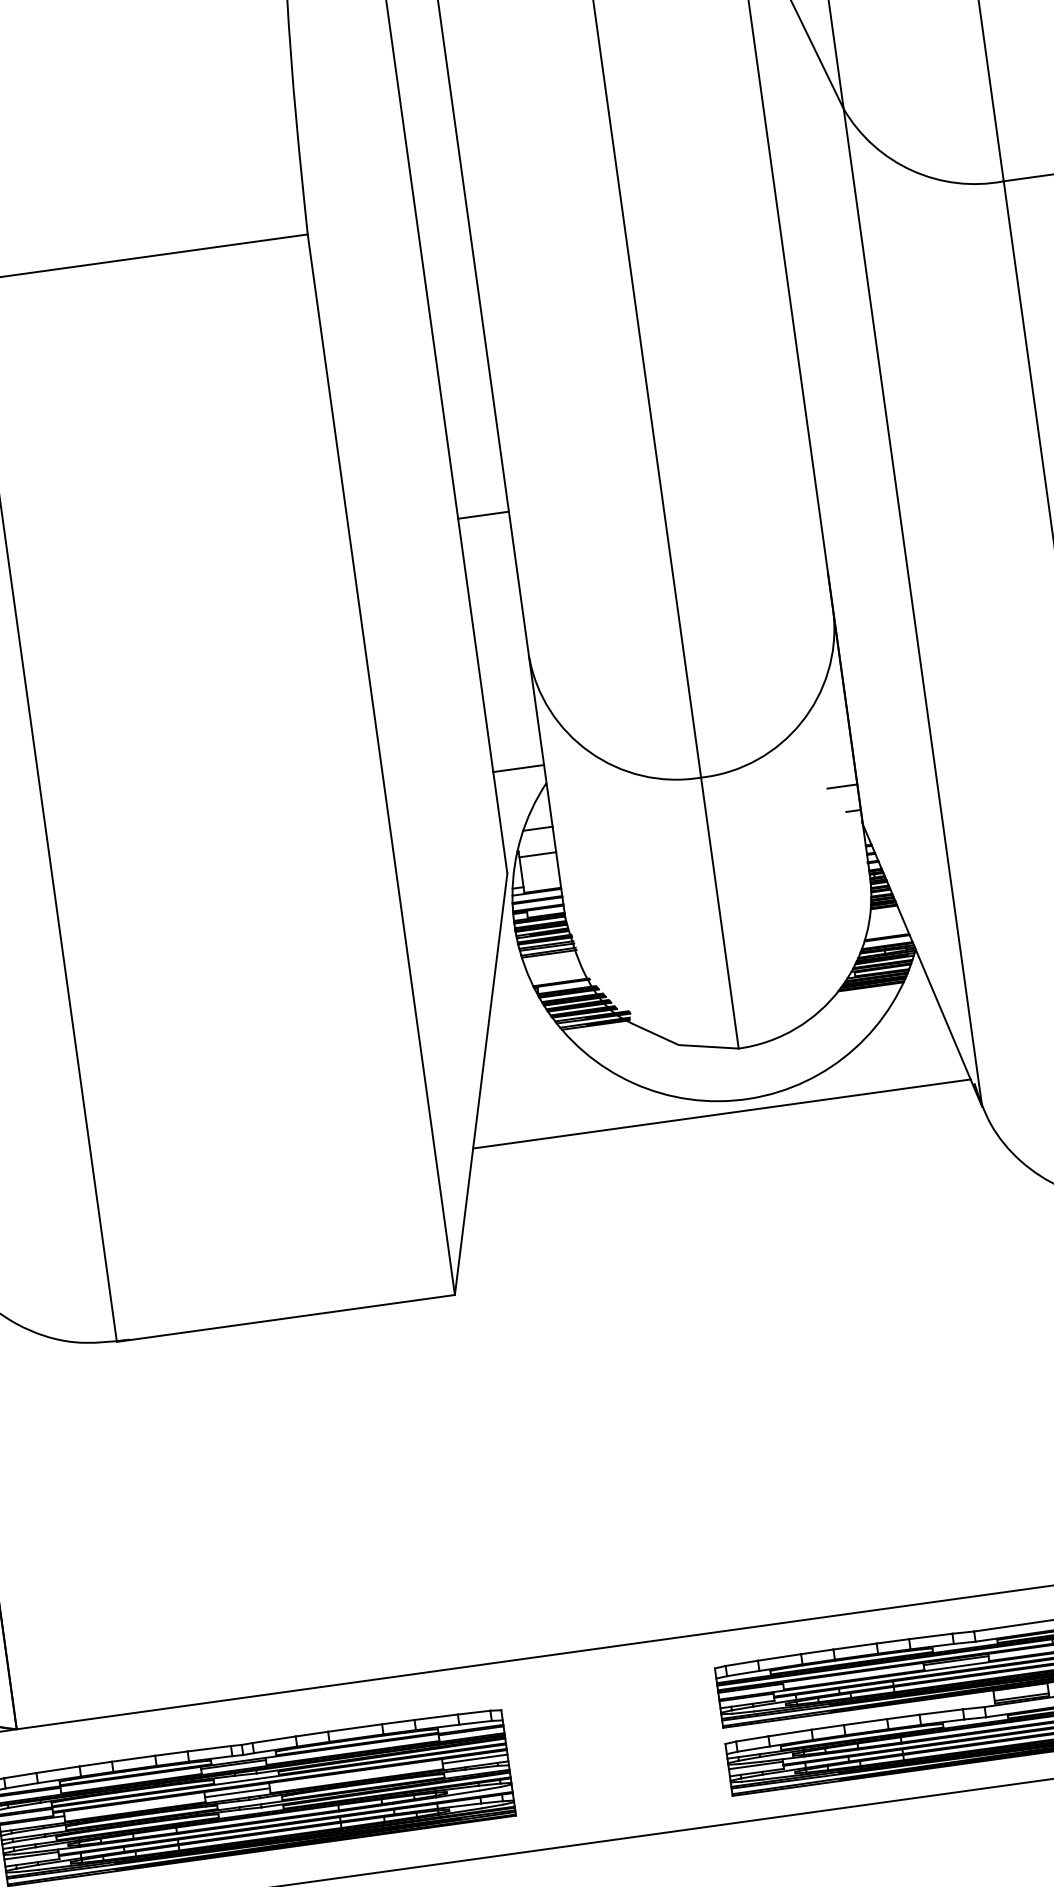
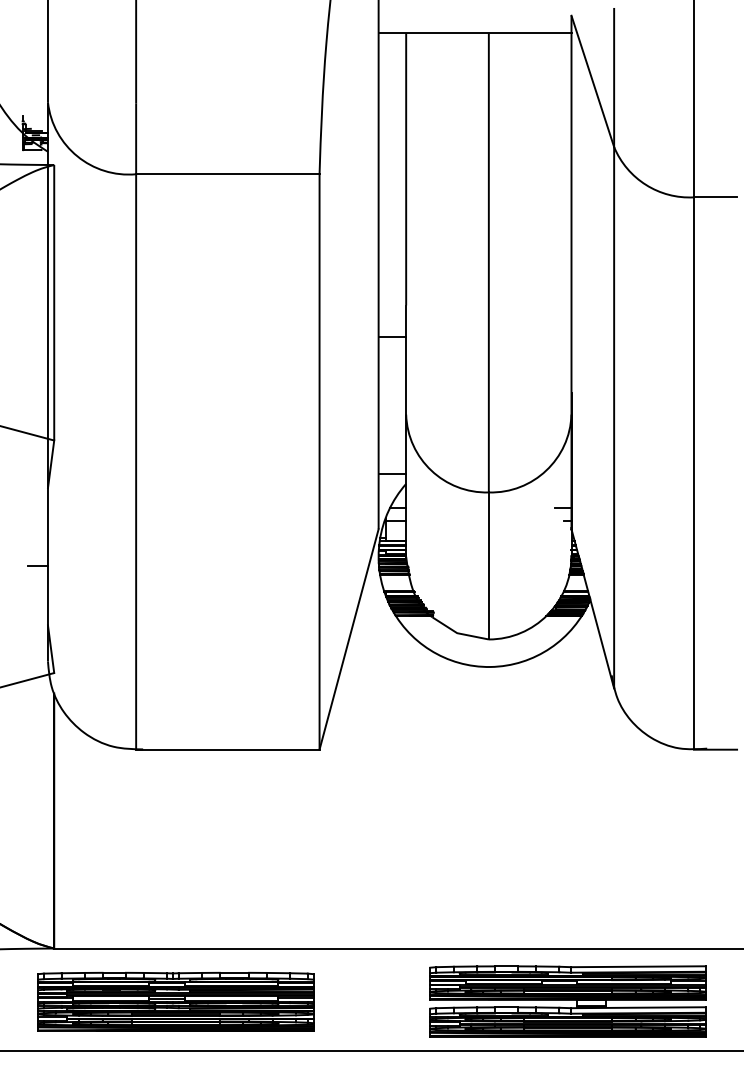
line: (722, 1114) -> (475, 673), removed

